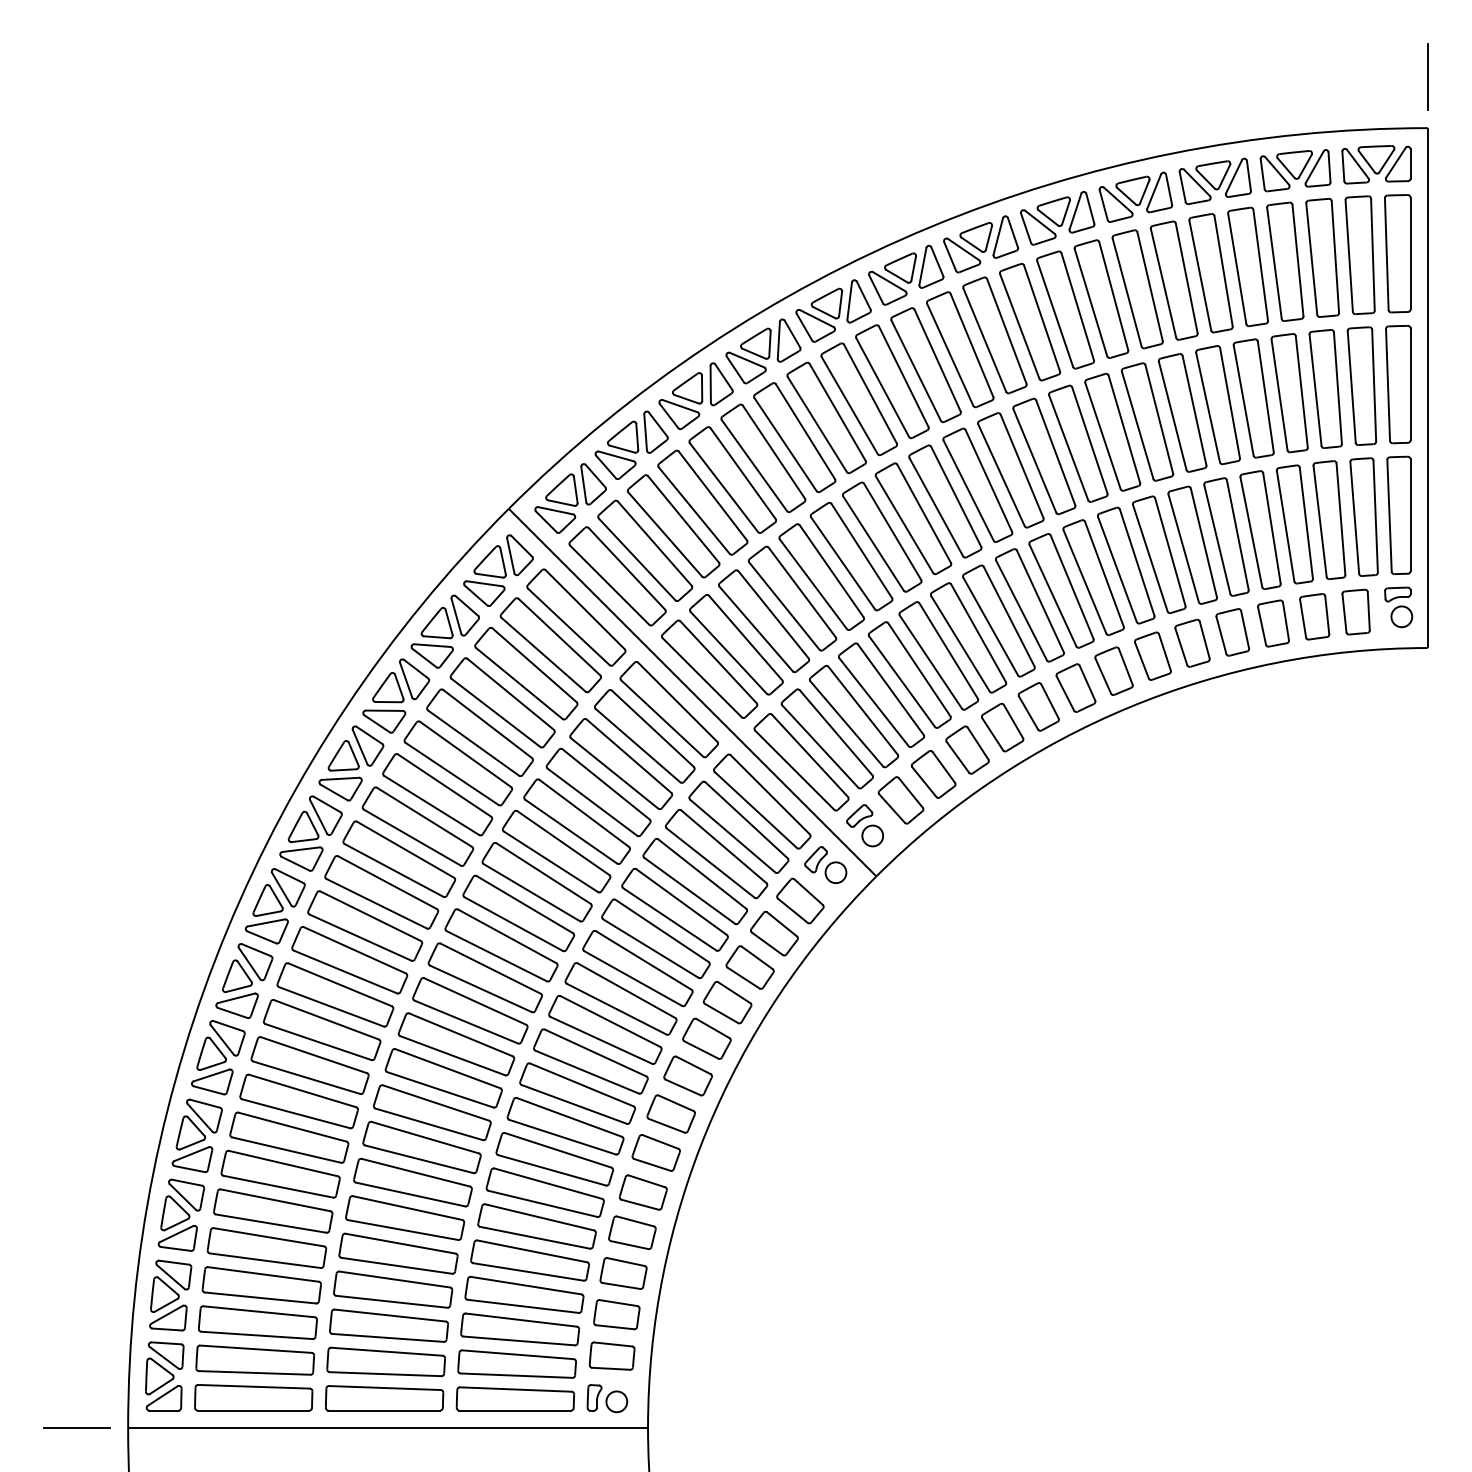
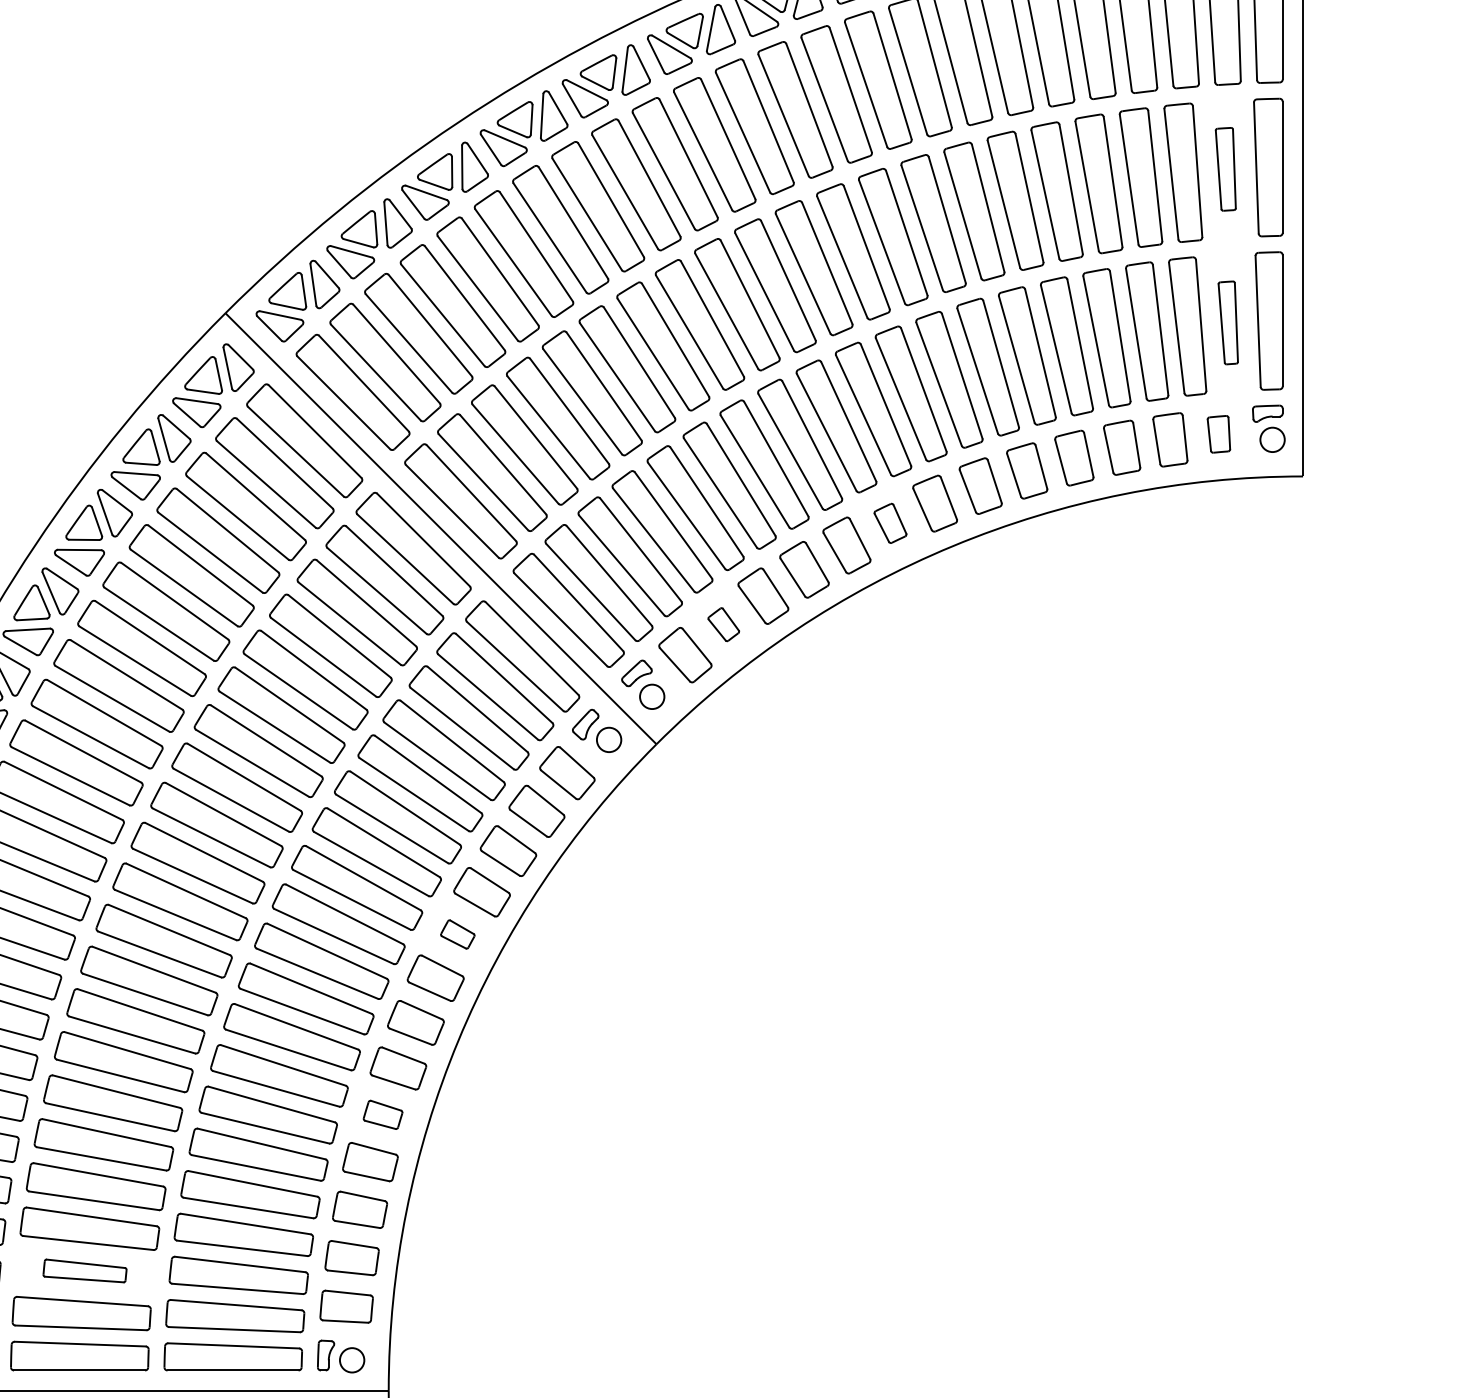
part: (1361, 385) -> (1225, 168), size x0.6
part: (1363, 516) -> (1227, 322), size x0.6
part: (1355, 611) -> (1218, 433), size x0.7
part: (1075, 687) -> (889, 522), size x0.7
part: (933, 774) -> (723, 624), size x0.6
part: (706, 1038) -> (457, 934), size x0.6
part: (642, 1192) -> (382, 1114), size x0.7
part: (388, 1325) -> (84, 1270), size x0.6

